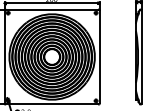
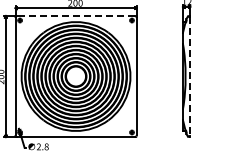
line: (52, 9) -> (76, 16), solid -> dashed
line: (141, 56) -> (190, 76), solid -> dashed

